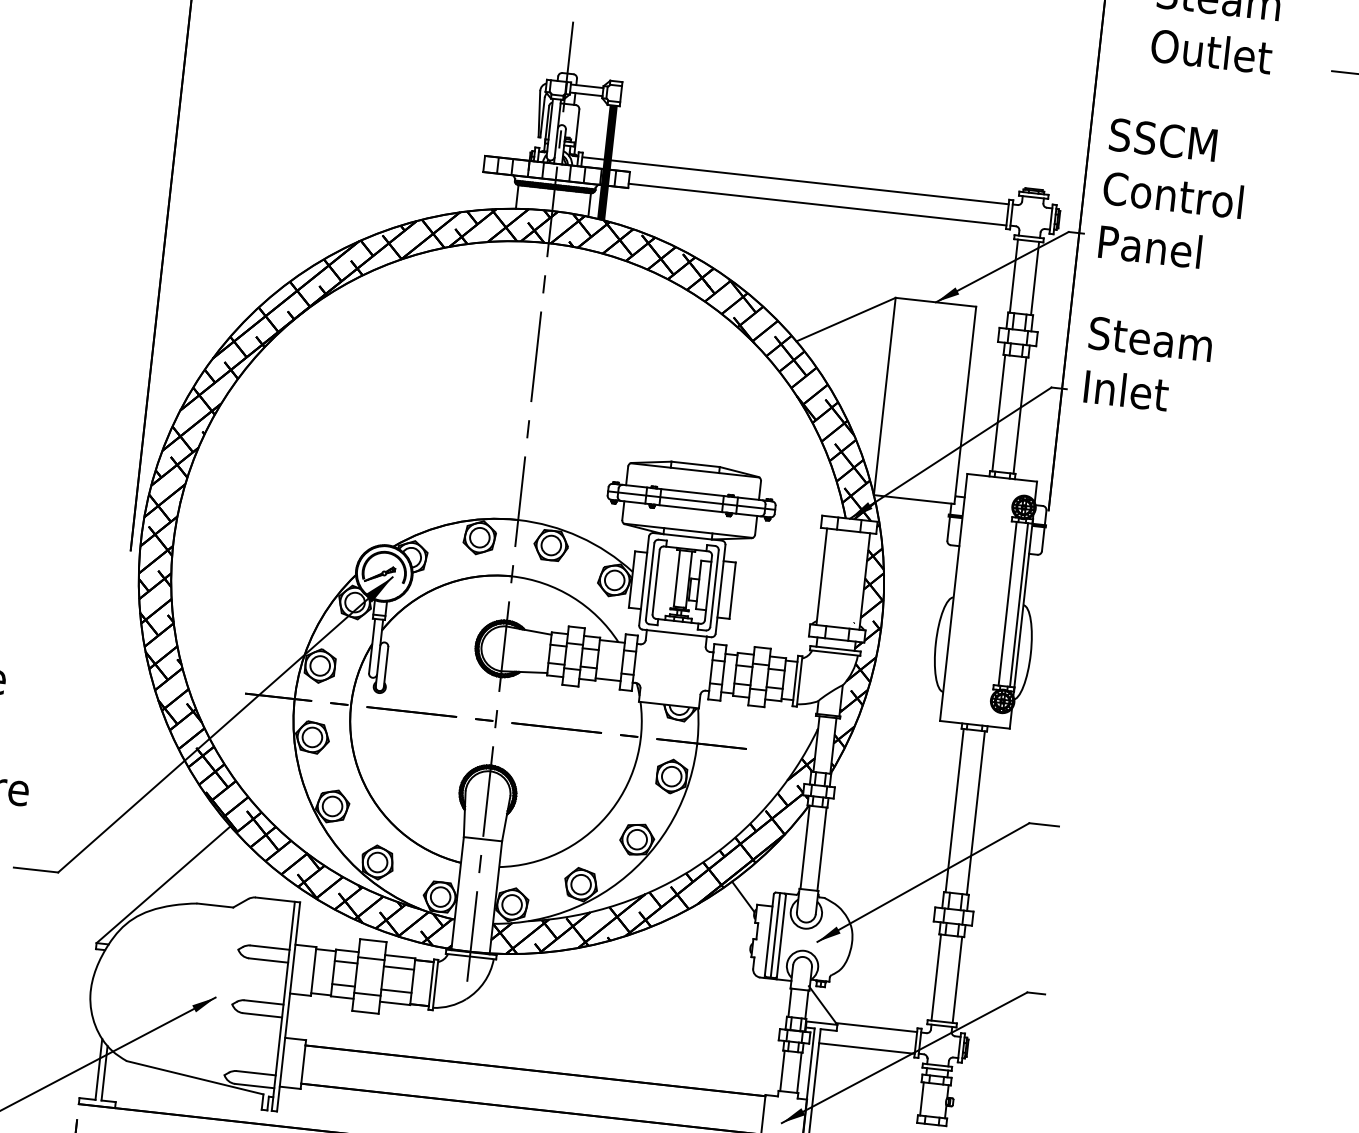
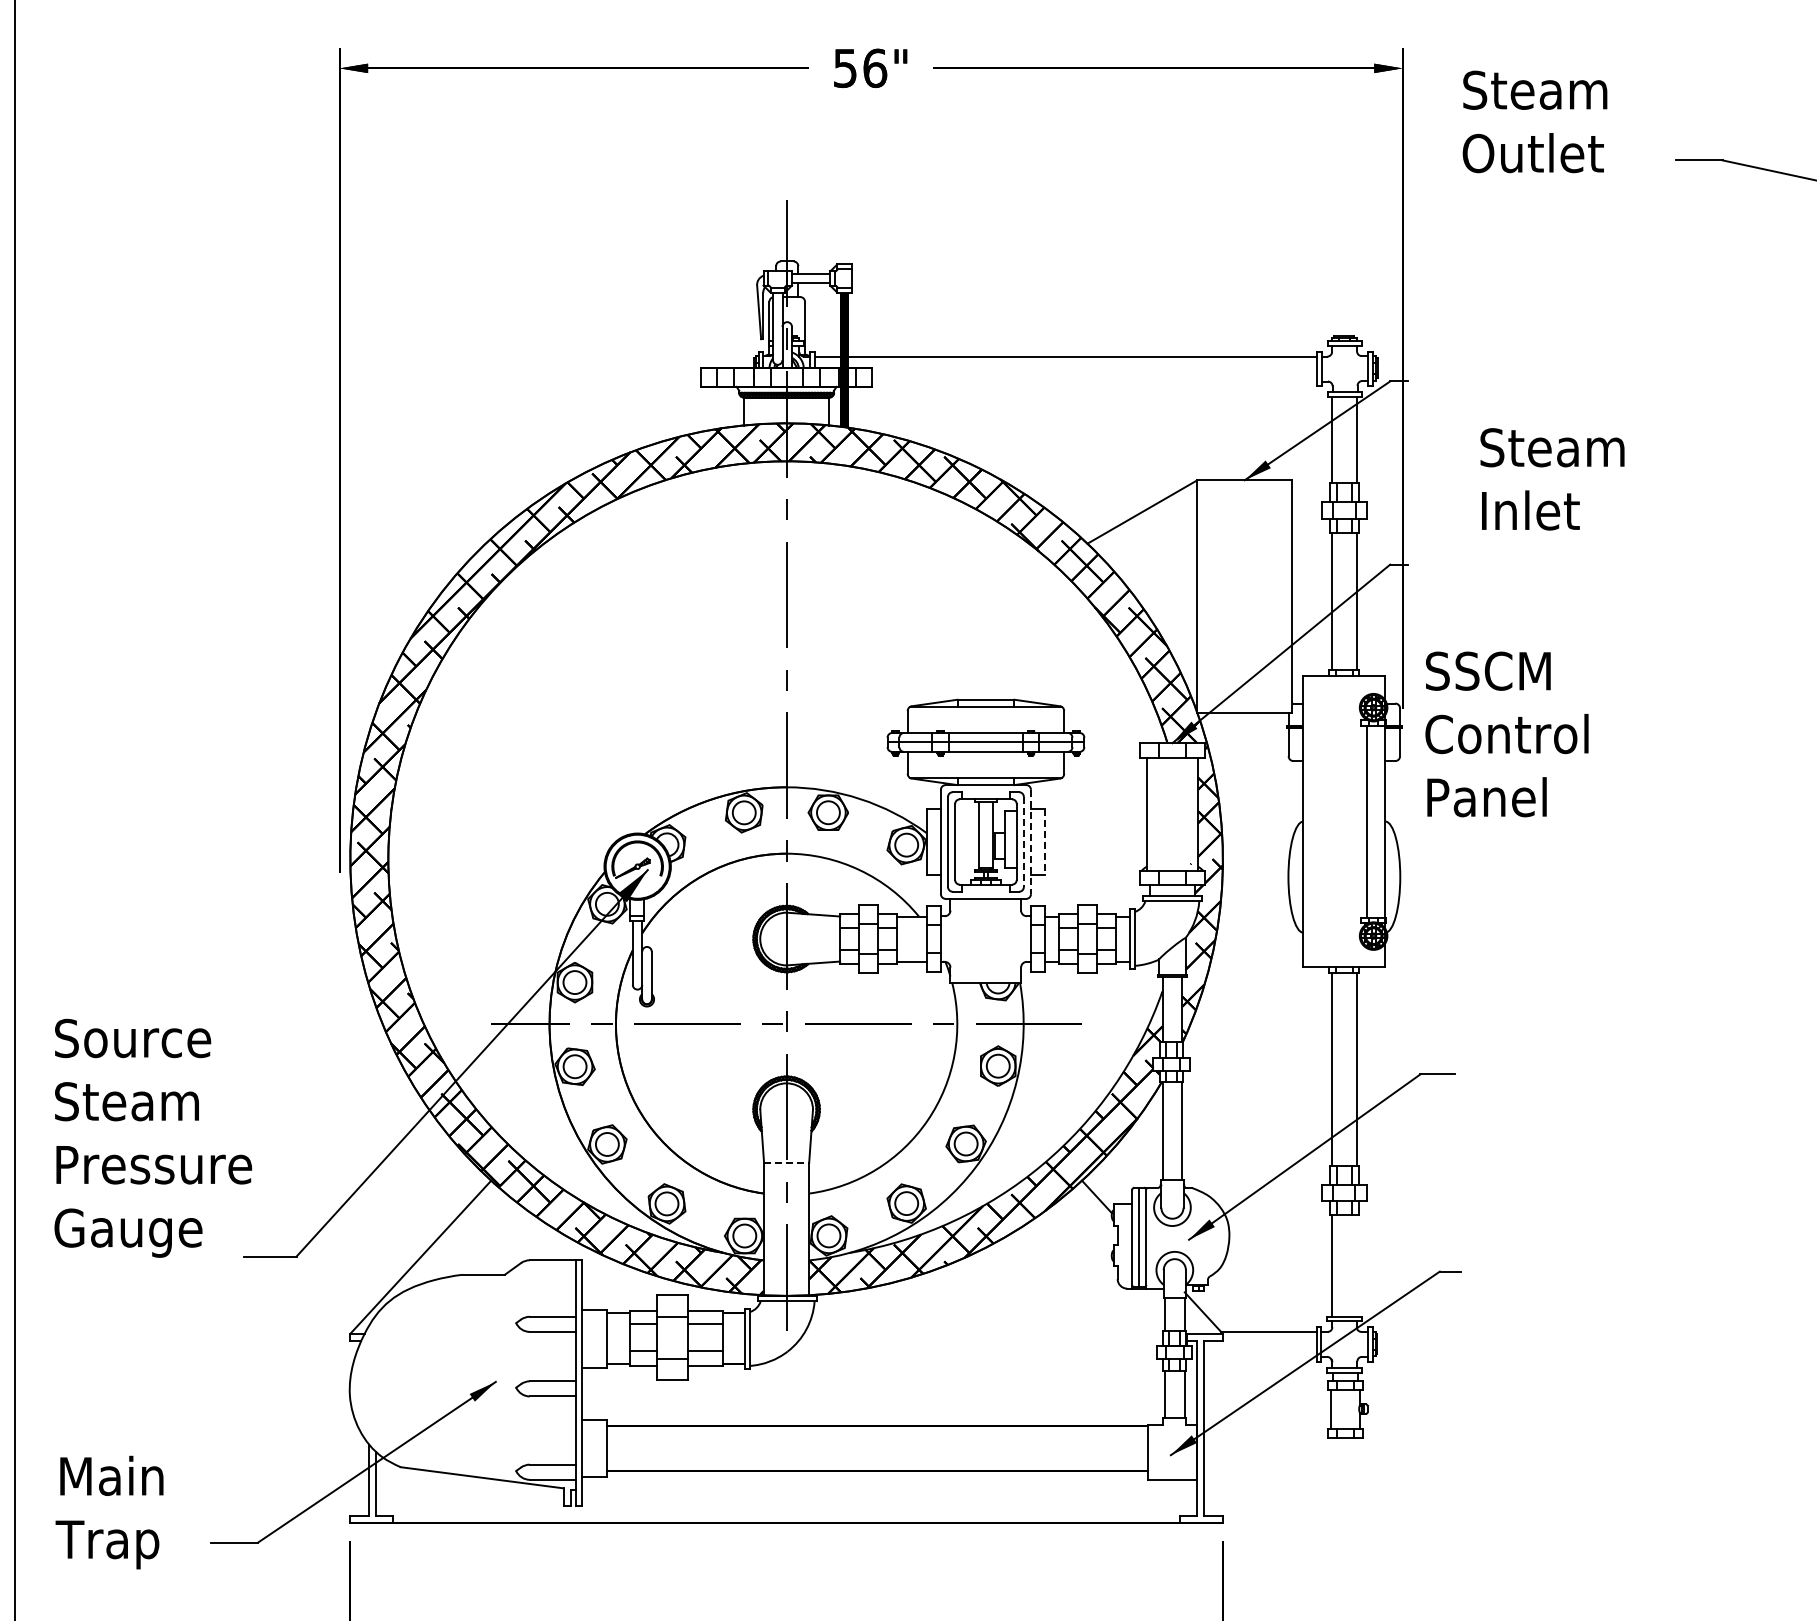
text: (1172, 195) -> (1506, 734), moved
line: (816, 204) -> (1093, 381), removed
text: (1147, 366) -> (1552, 479), moved
line: (714, 589) -> (1023, 842), solid -> dashed
line: (720, 589) -> (1030, 842), solid -> dashed
line: (732, 591) -> (1045, 842), solid -> dashed
line: (1019, 604) -> (1380, 821), removed
line: (482, 839) -> (786, 1163), solid -> dashed
line: (957, 979) -> (1356, 1265), removed
line: (867, 1048) -> (1260, 1357), removed

